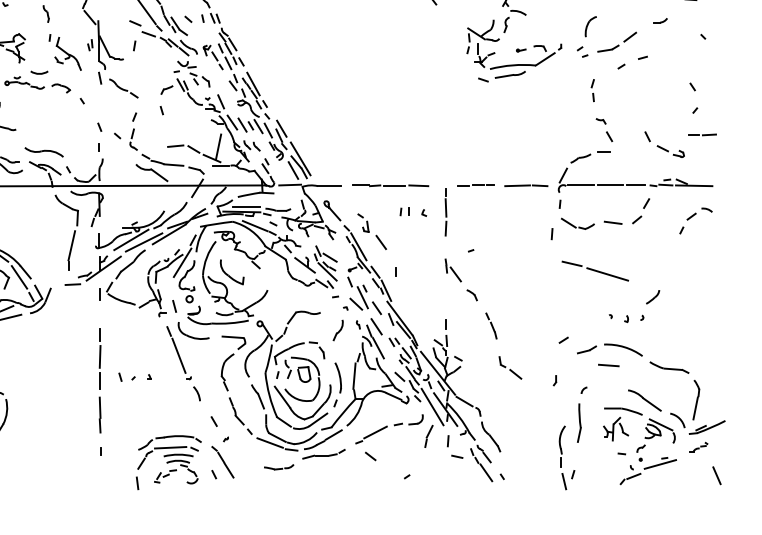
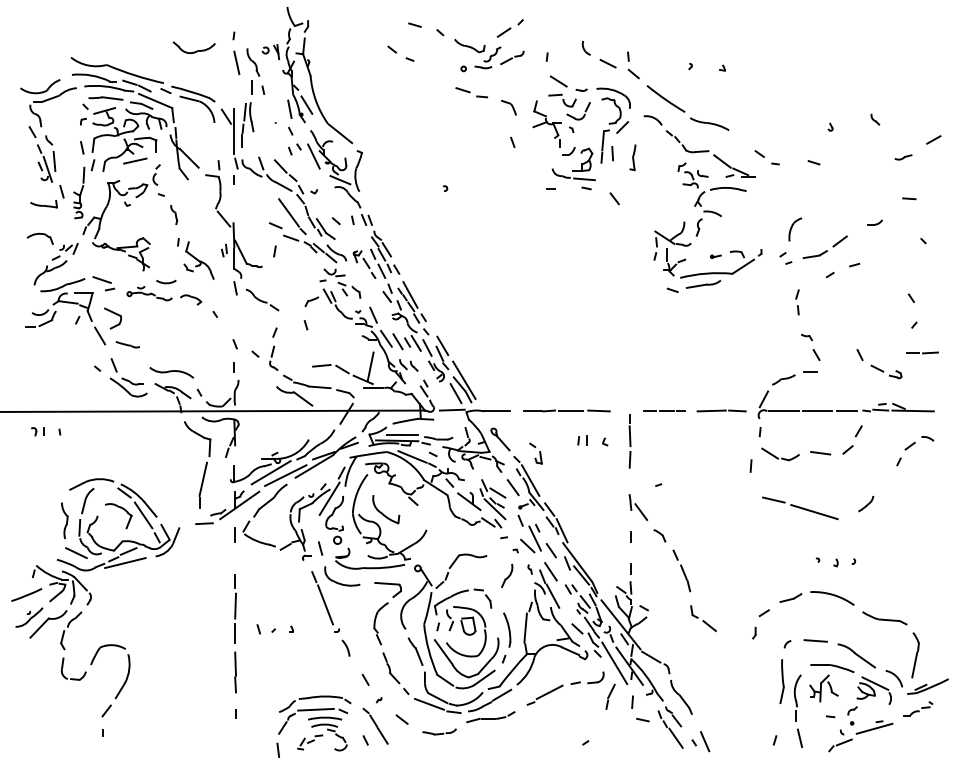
line: (380, 242) -> (512, 487), moved
line: (396, 271) -> (630, 536), moved
part: (653, 297) -> (866, 504), moved
part: (491, 325) -> (681, 570), size x1.43
line: (563, 340) -> (763, 613), moved
line: (608, 365) -> (815, 640), moved
part: (698, 446) -> (918, 708), size x1.43
line: (370, 456) -> (401, 719), moved
part: (562, 457) -> (797, 710), moved
line: (717, 475) -> (705, 741), moved

